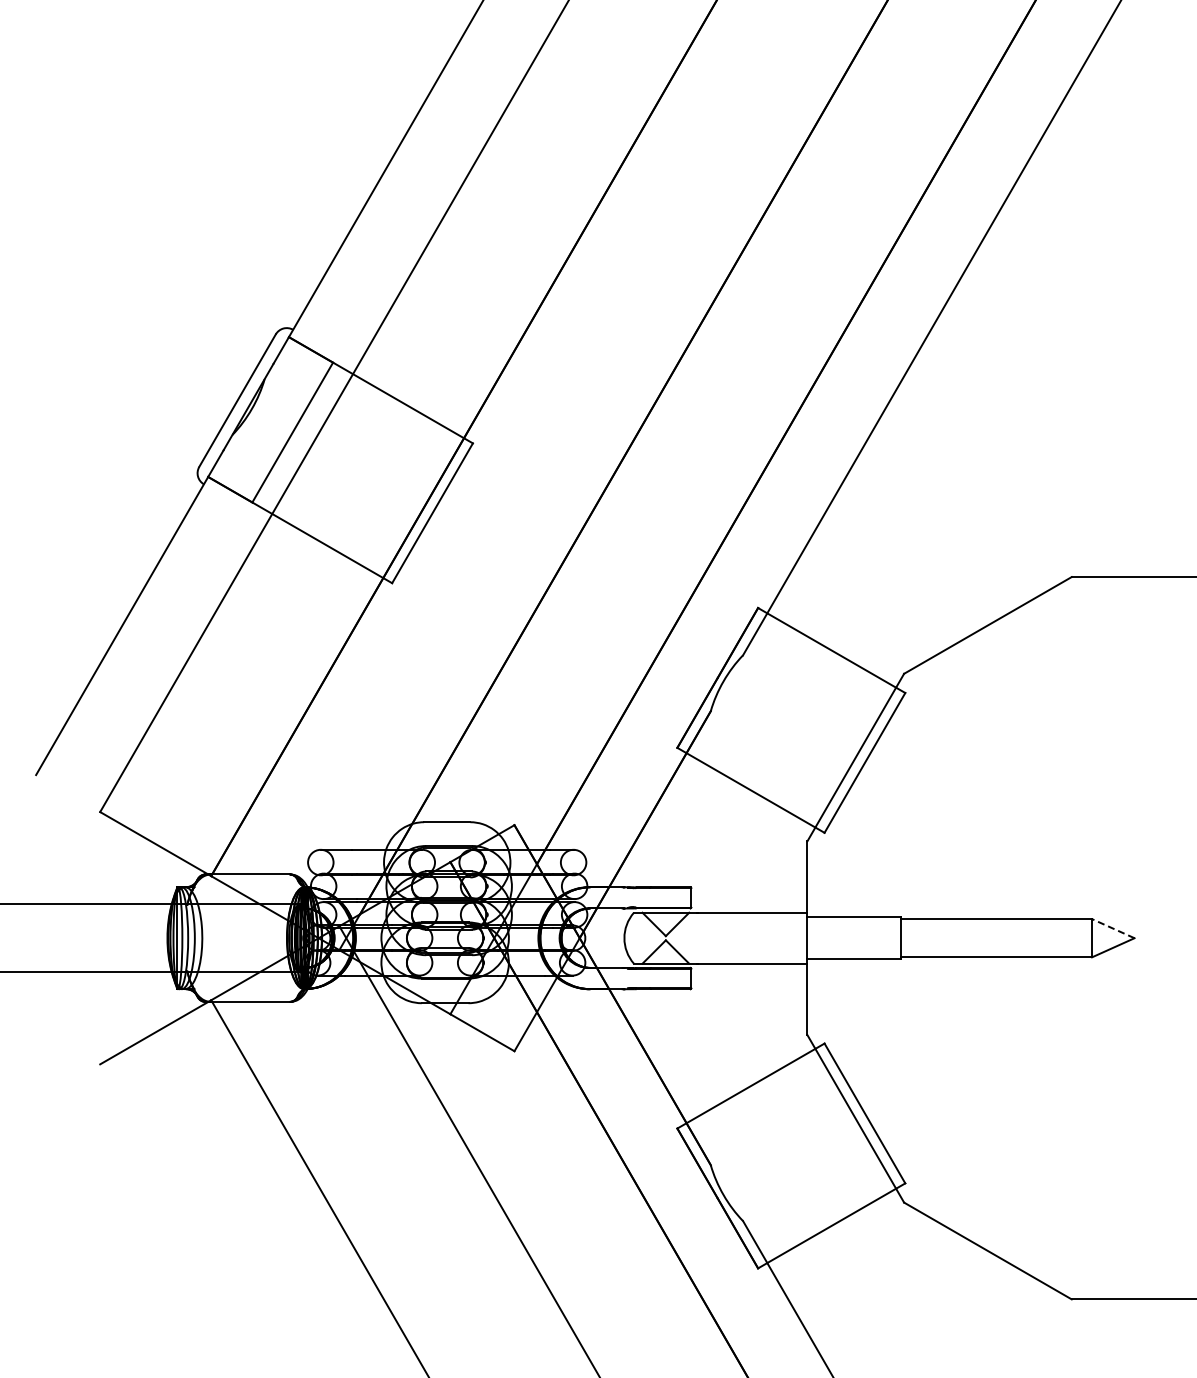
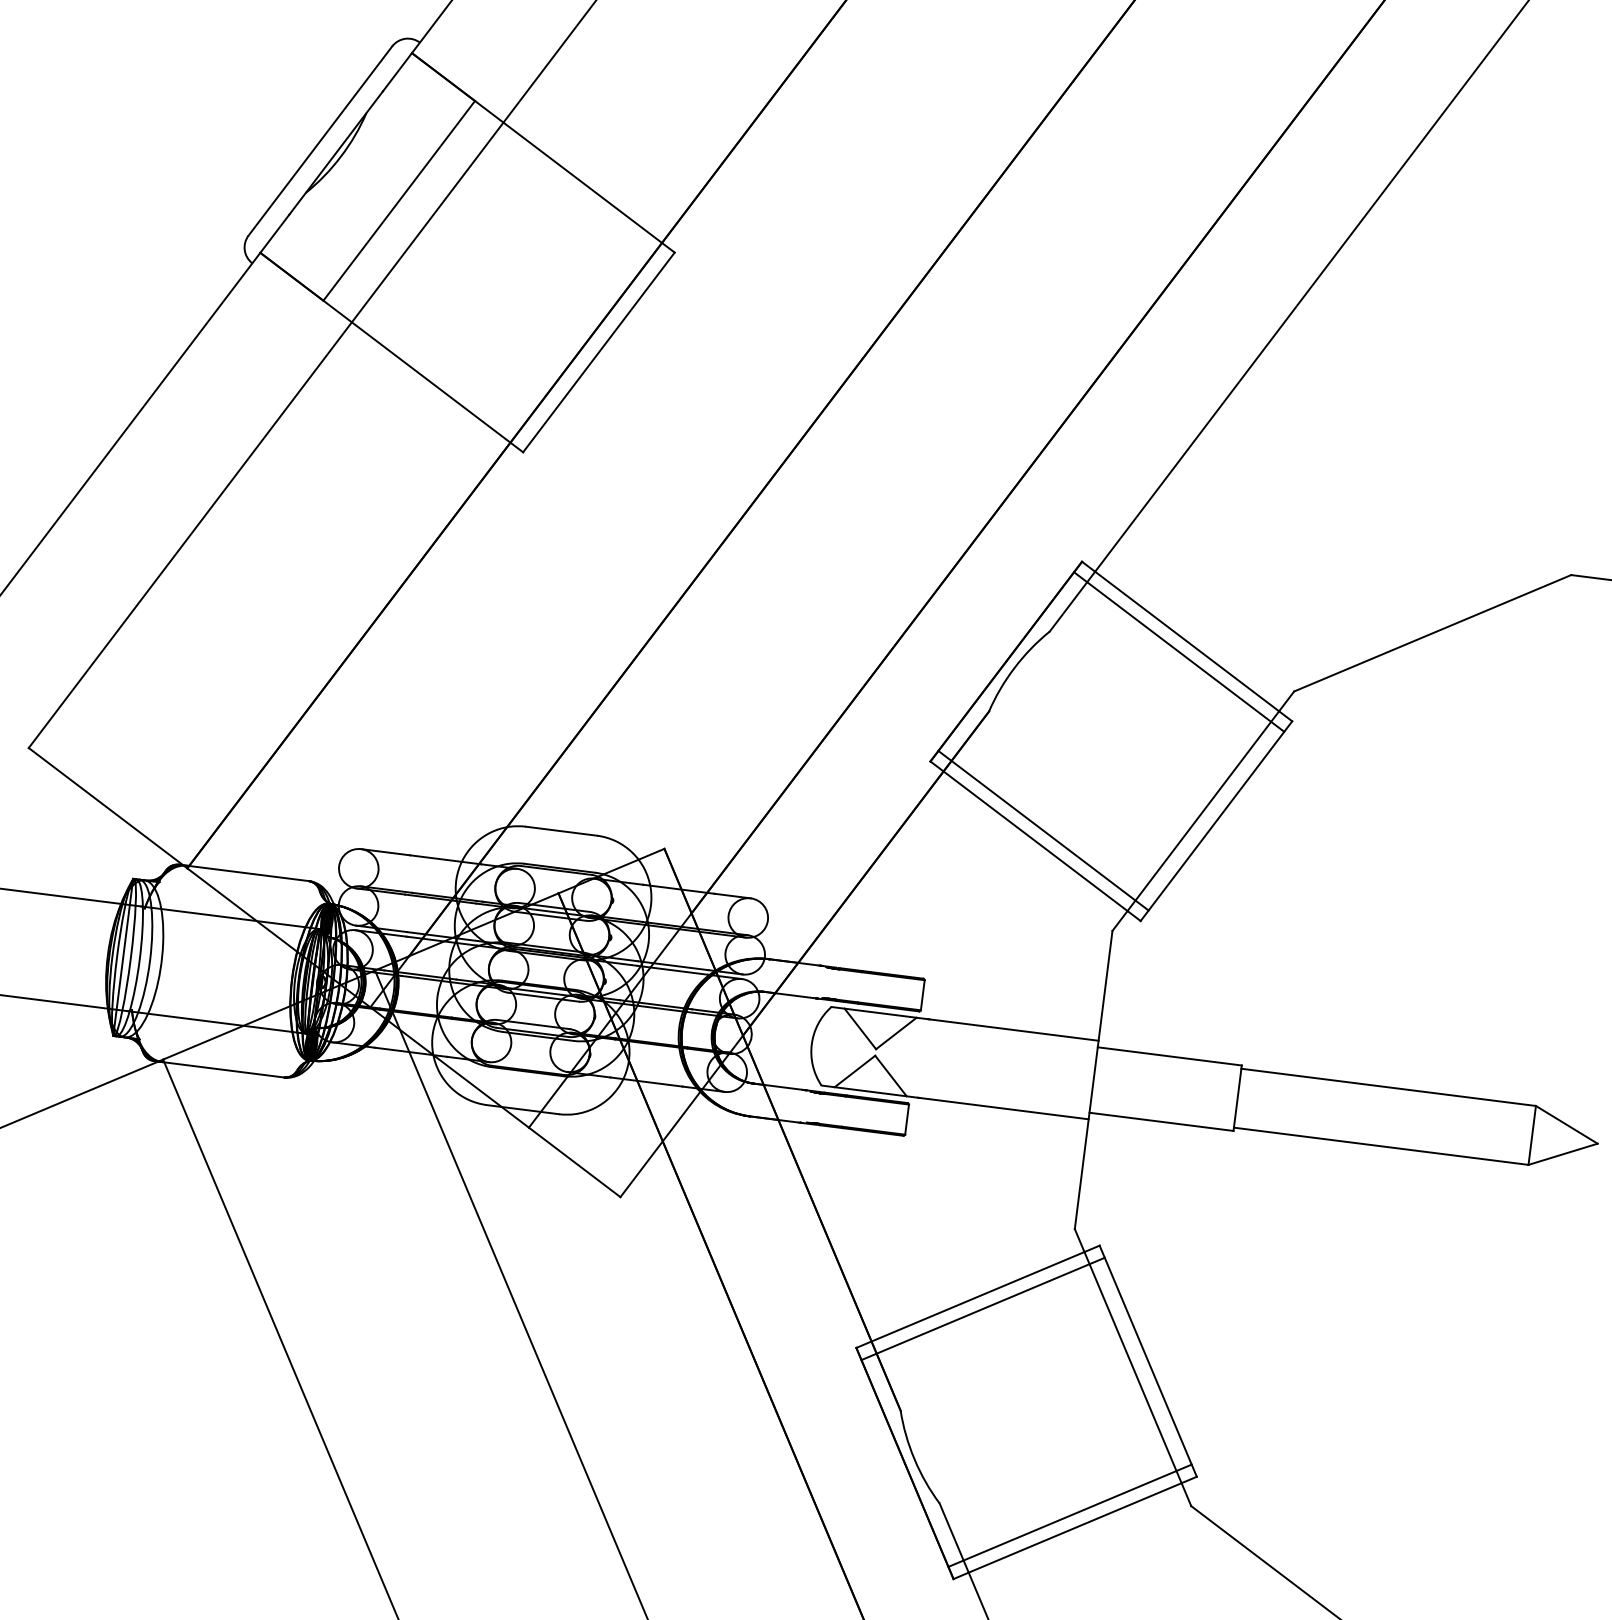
line: (827, 657) -> (1179, 651), added
line: (754, 782) -> (1042, 829), added
line: (1112, 928) -> (1565, 1124), dashed -> solid
line: (754, 1092) -> (982, 1307), added
line: (827, 1218) -> (1070, 1515), added

